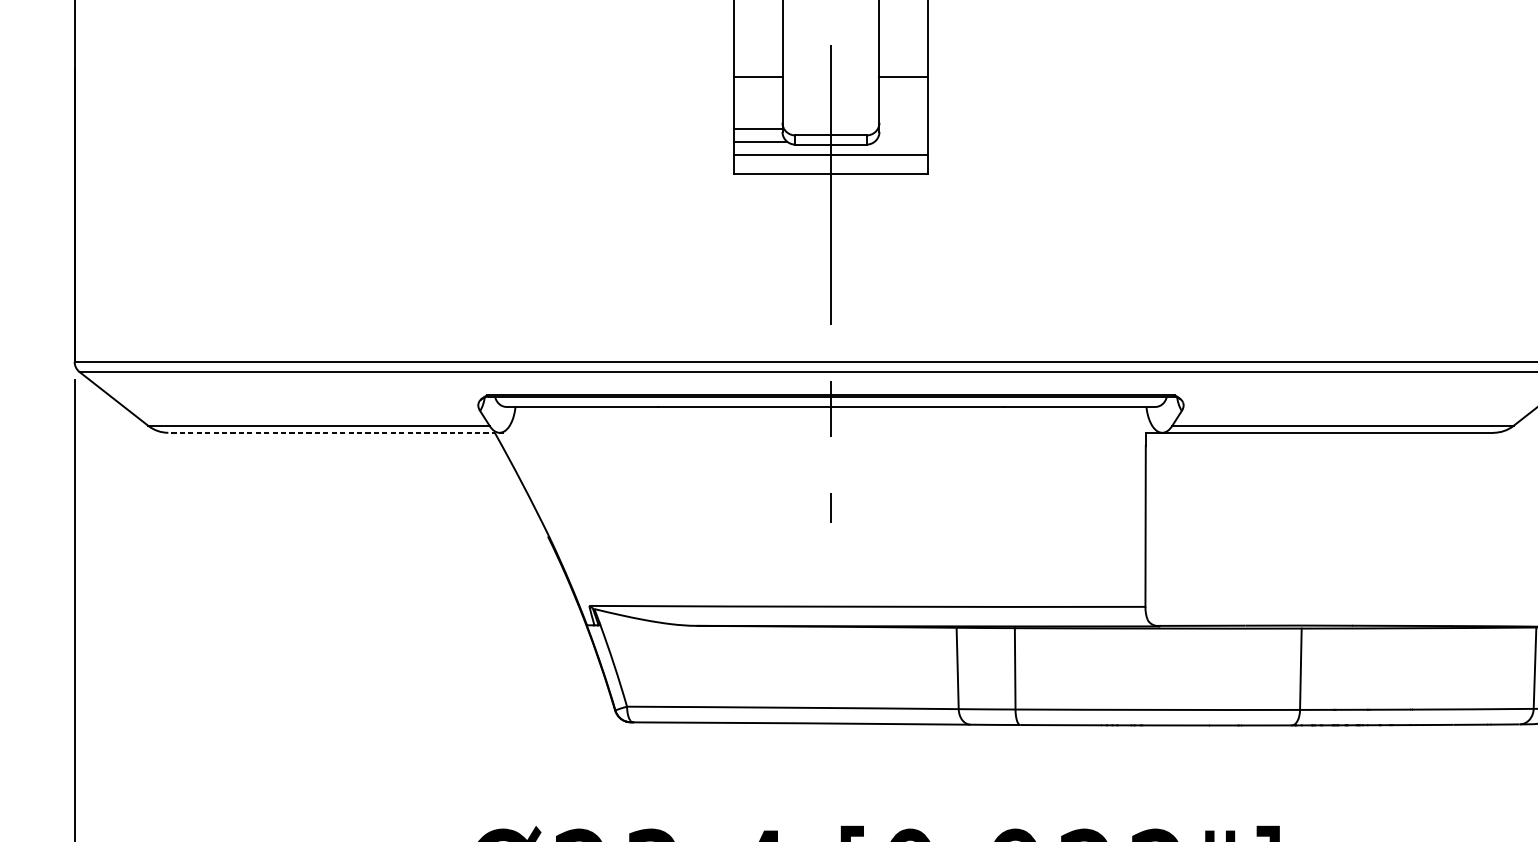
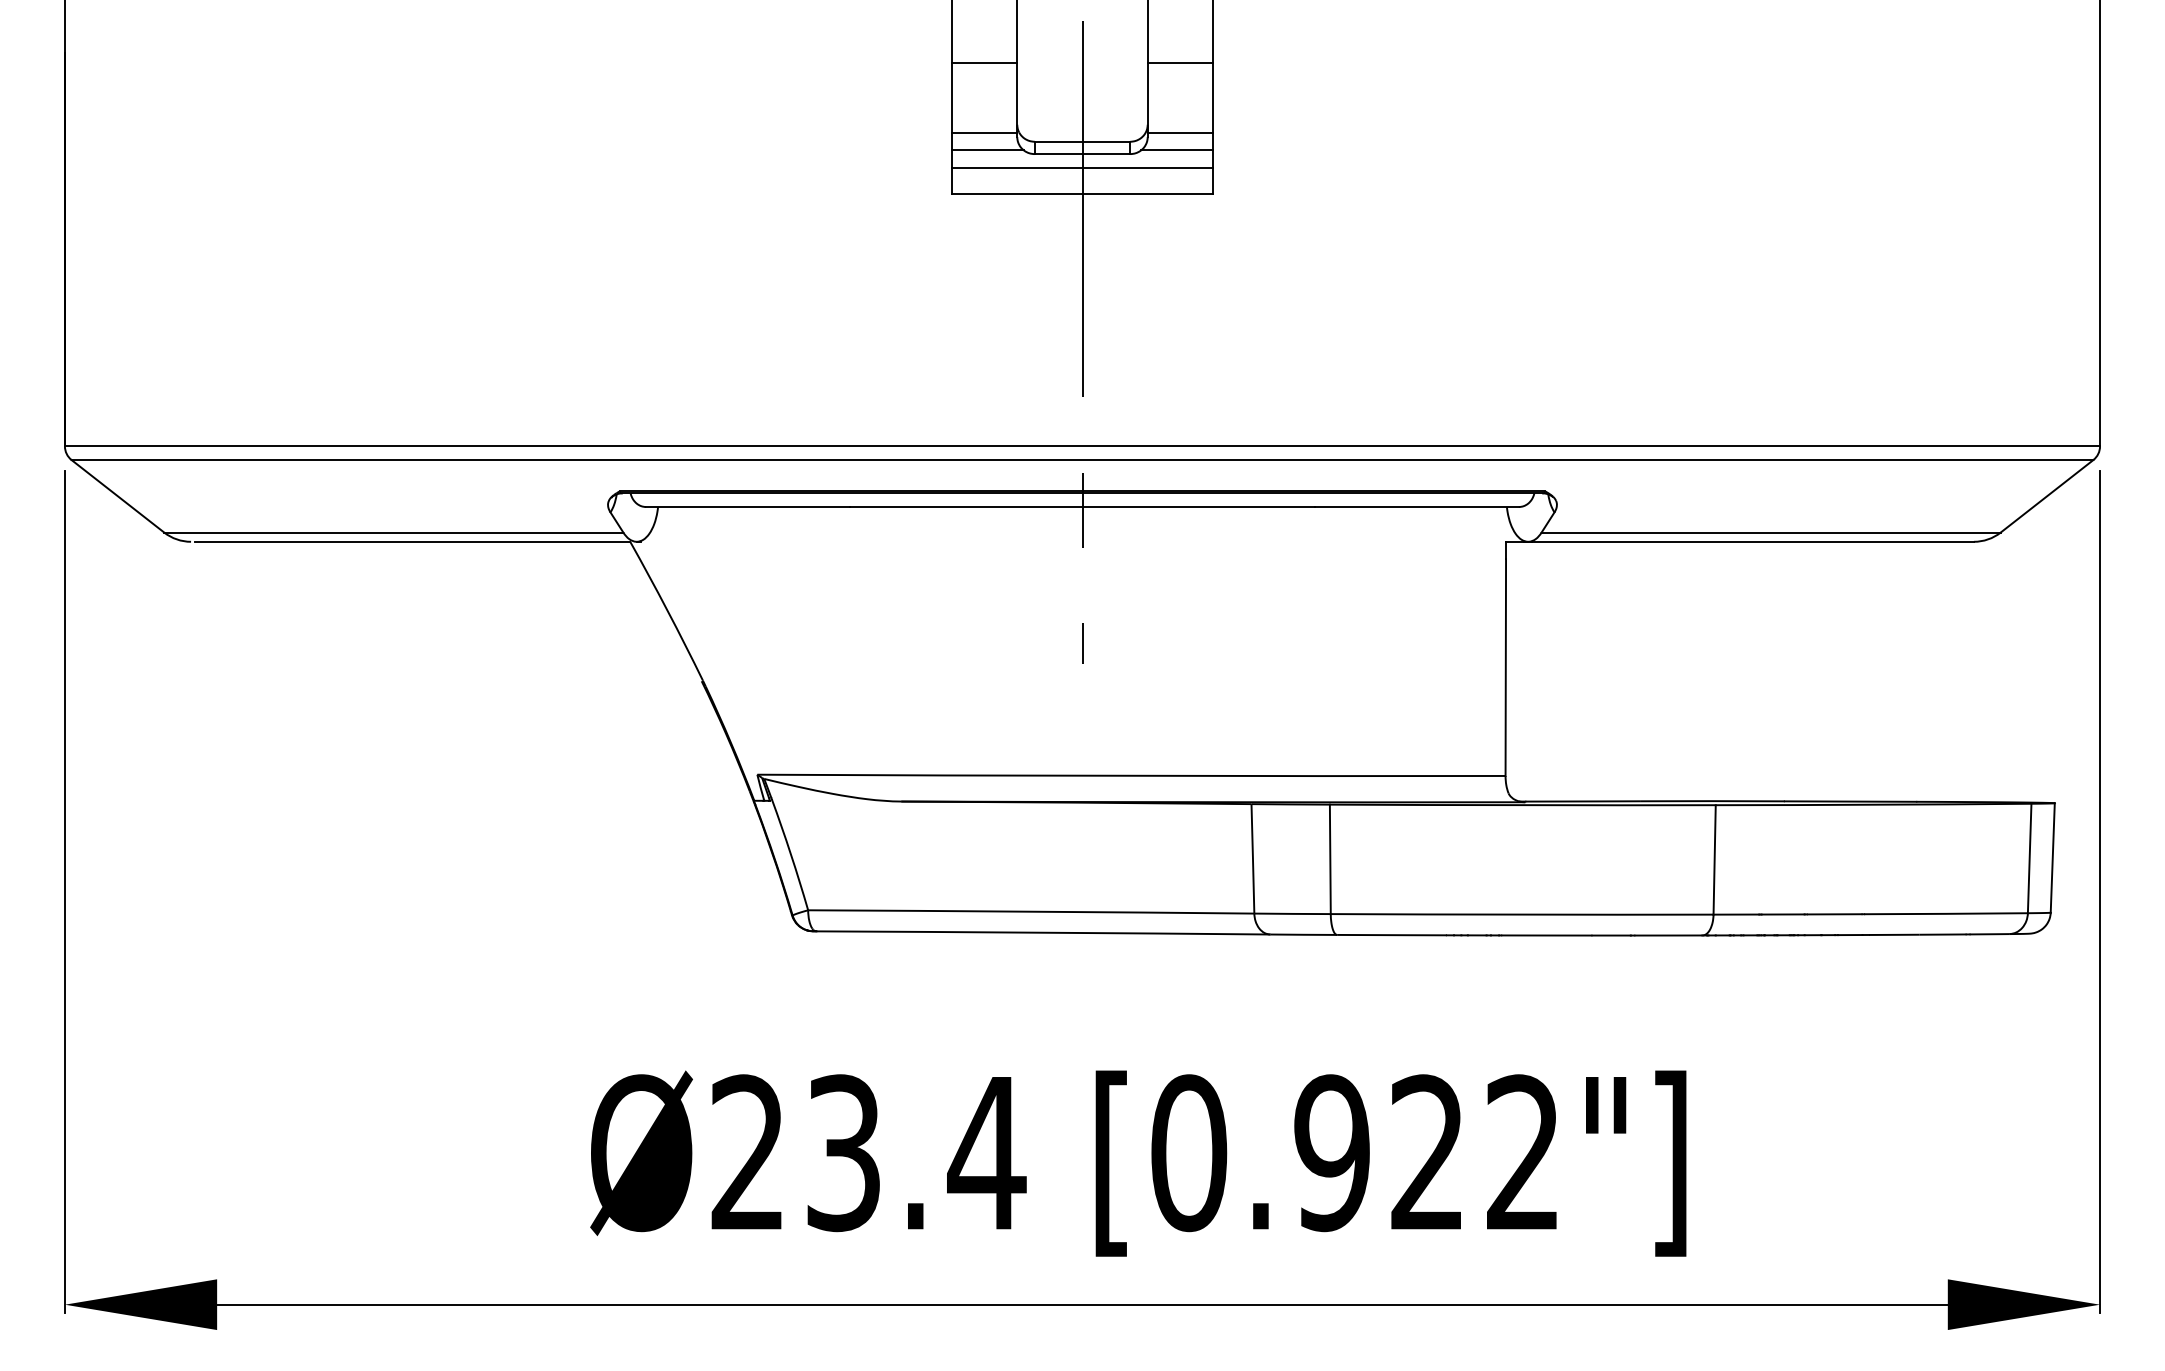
line: (903, 129) -> (1179, 133), added
line: (900, 141) -> (1176, 150), added
line: (332, 432) -> (412, 541), dashed -> solid

